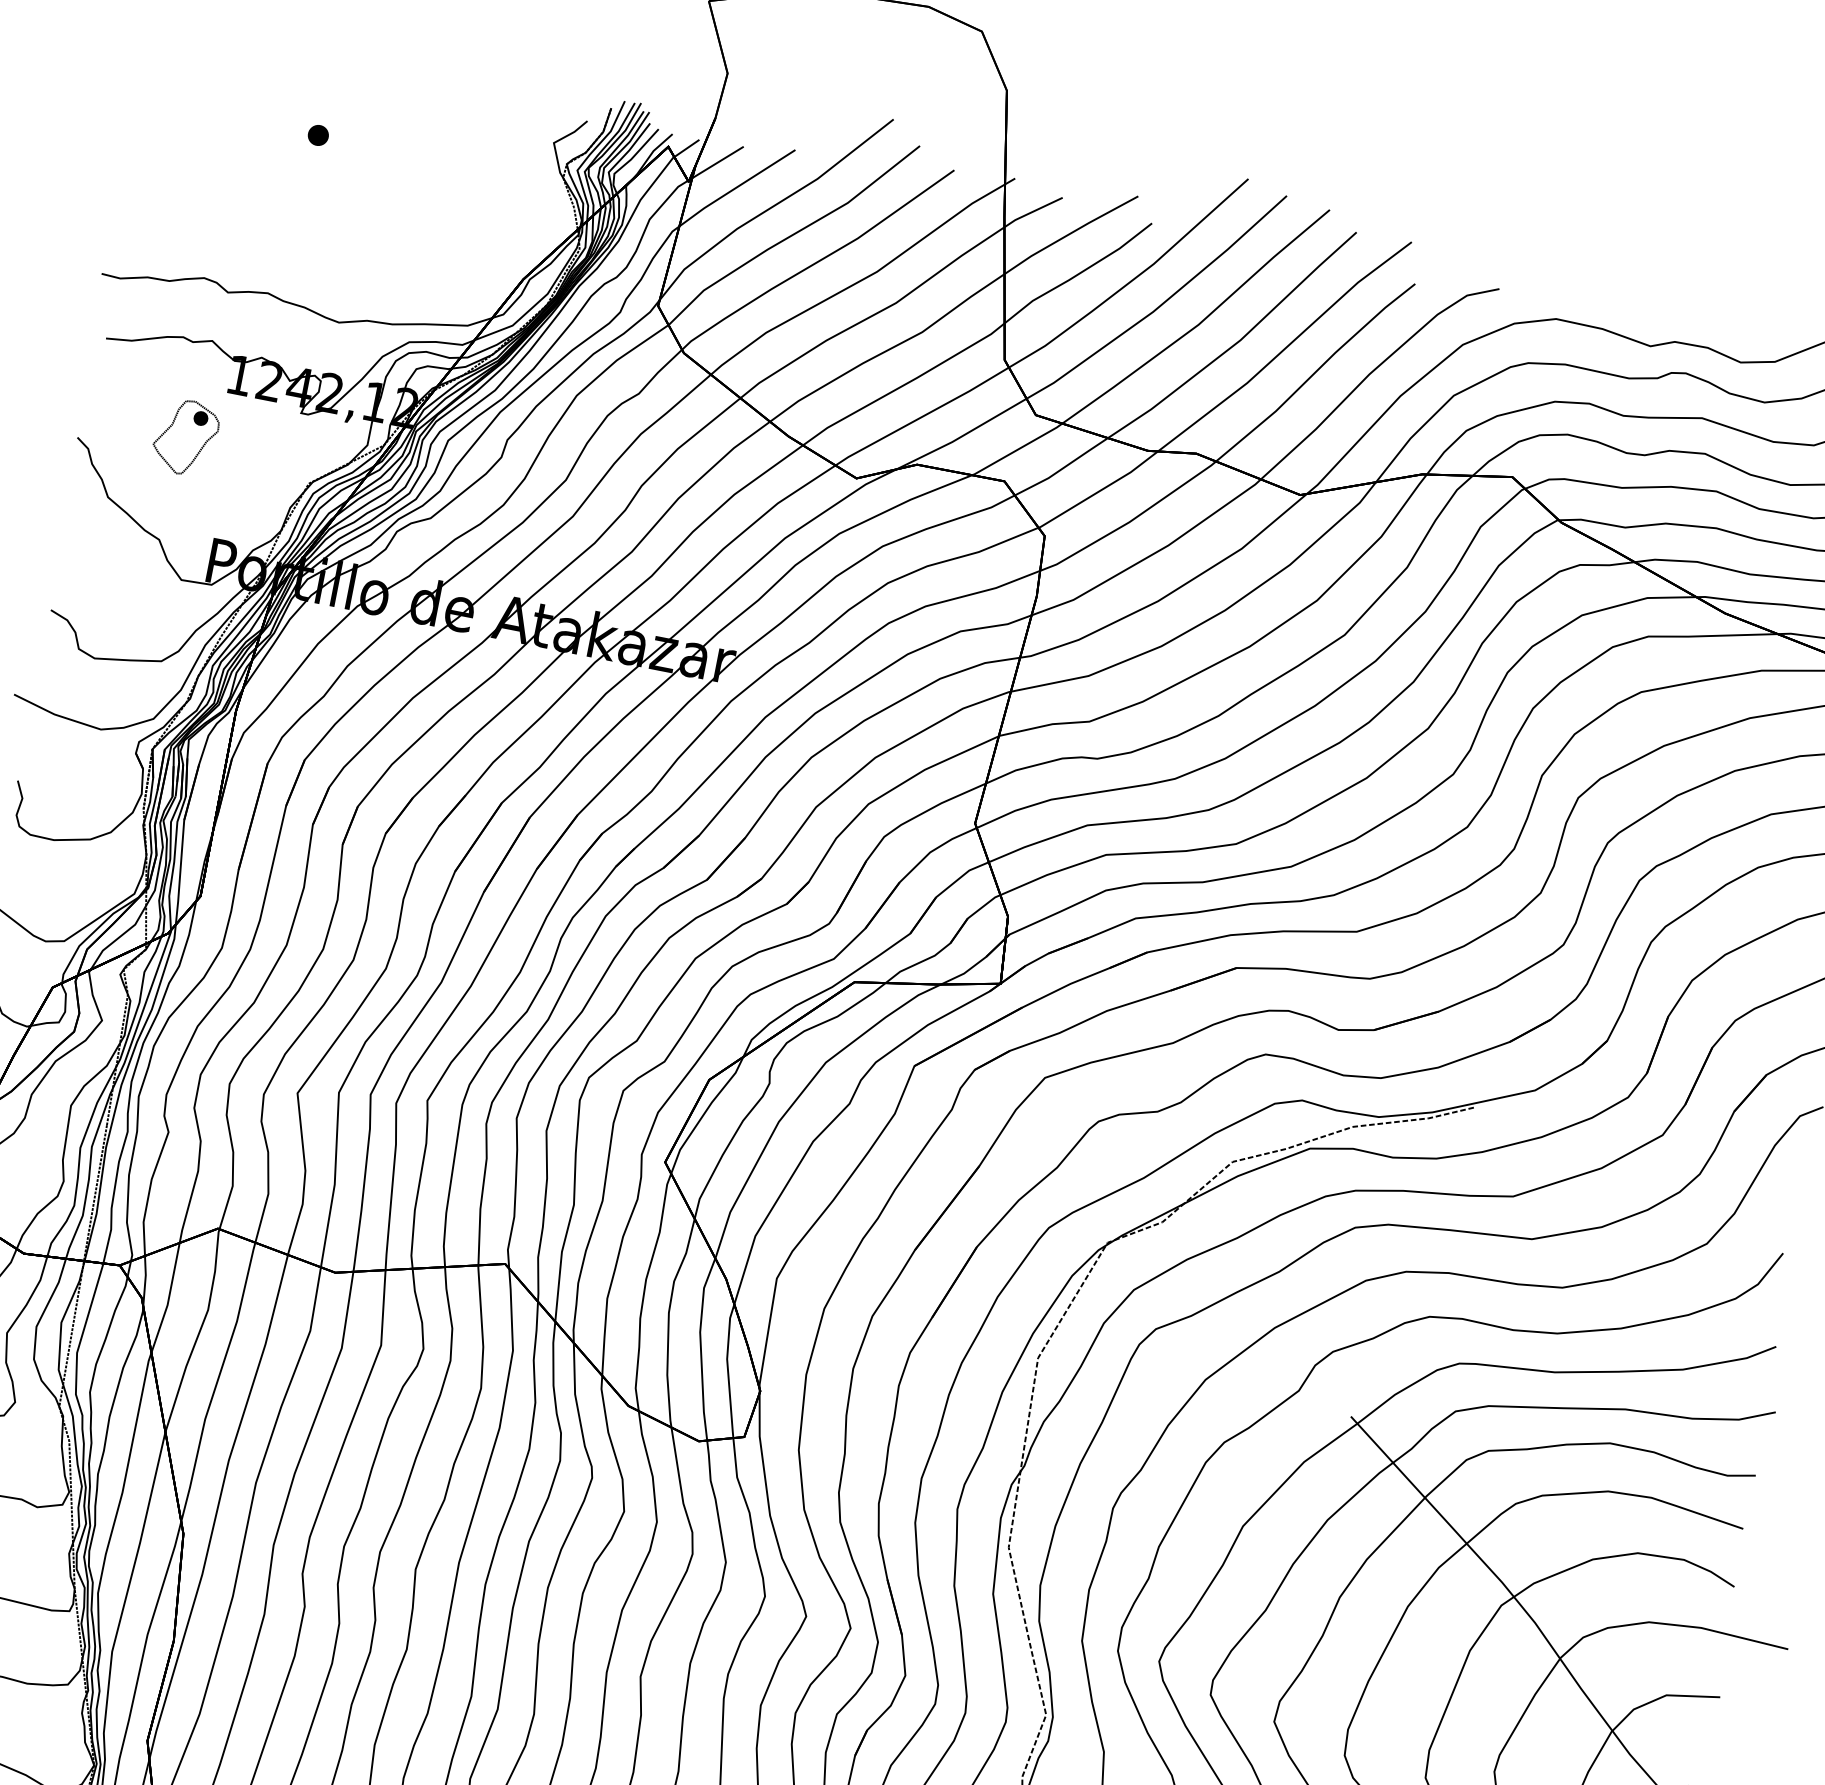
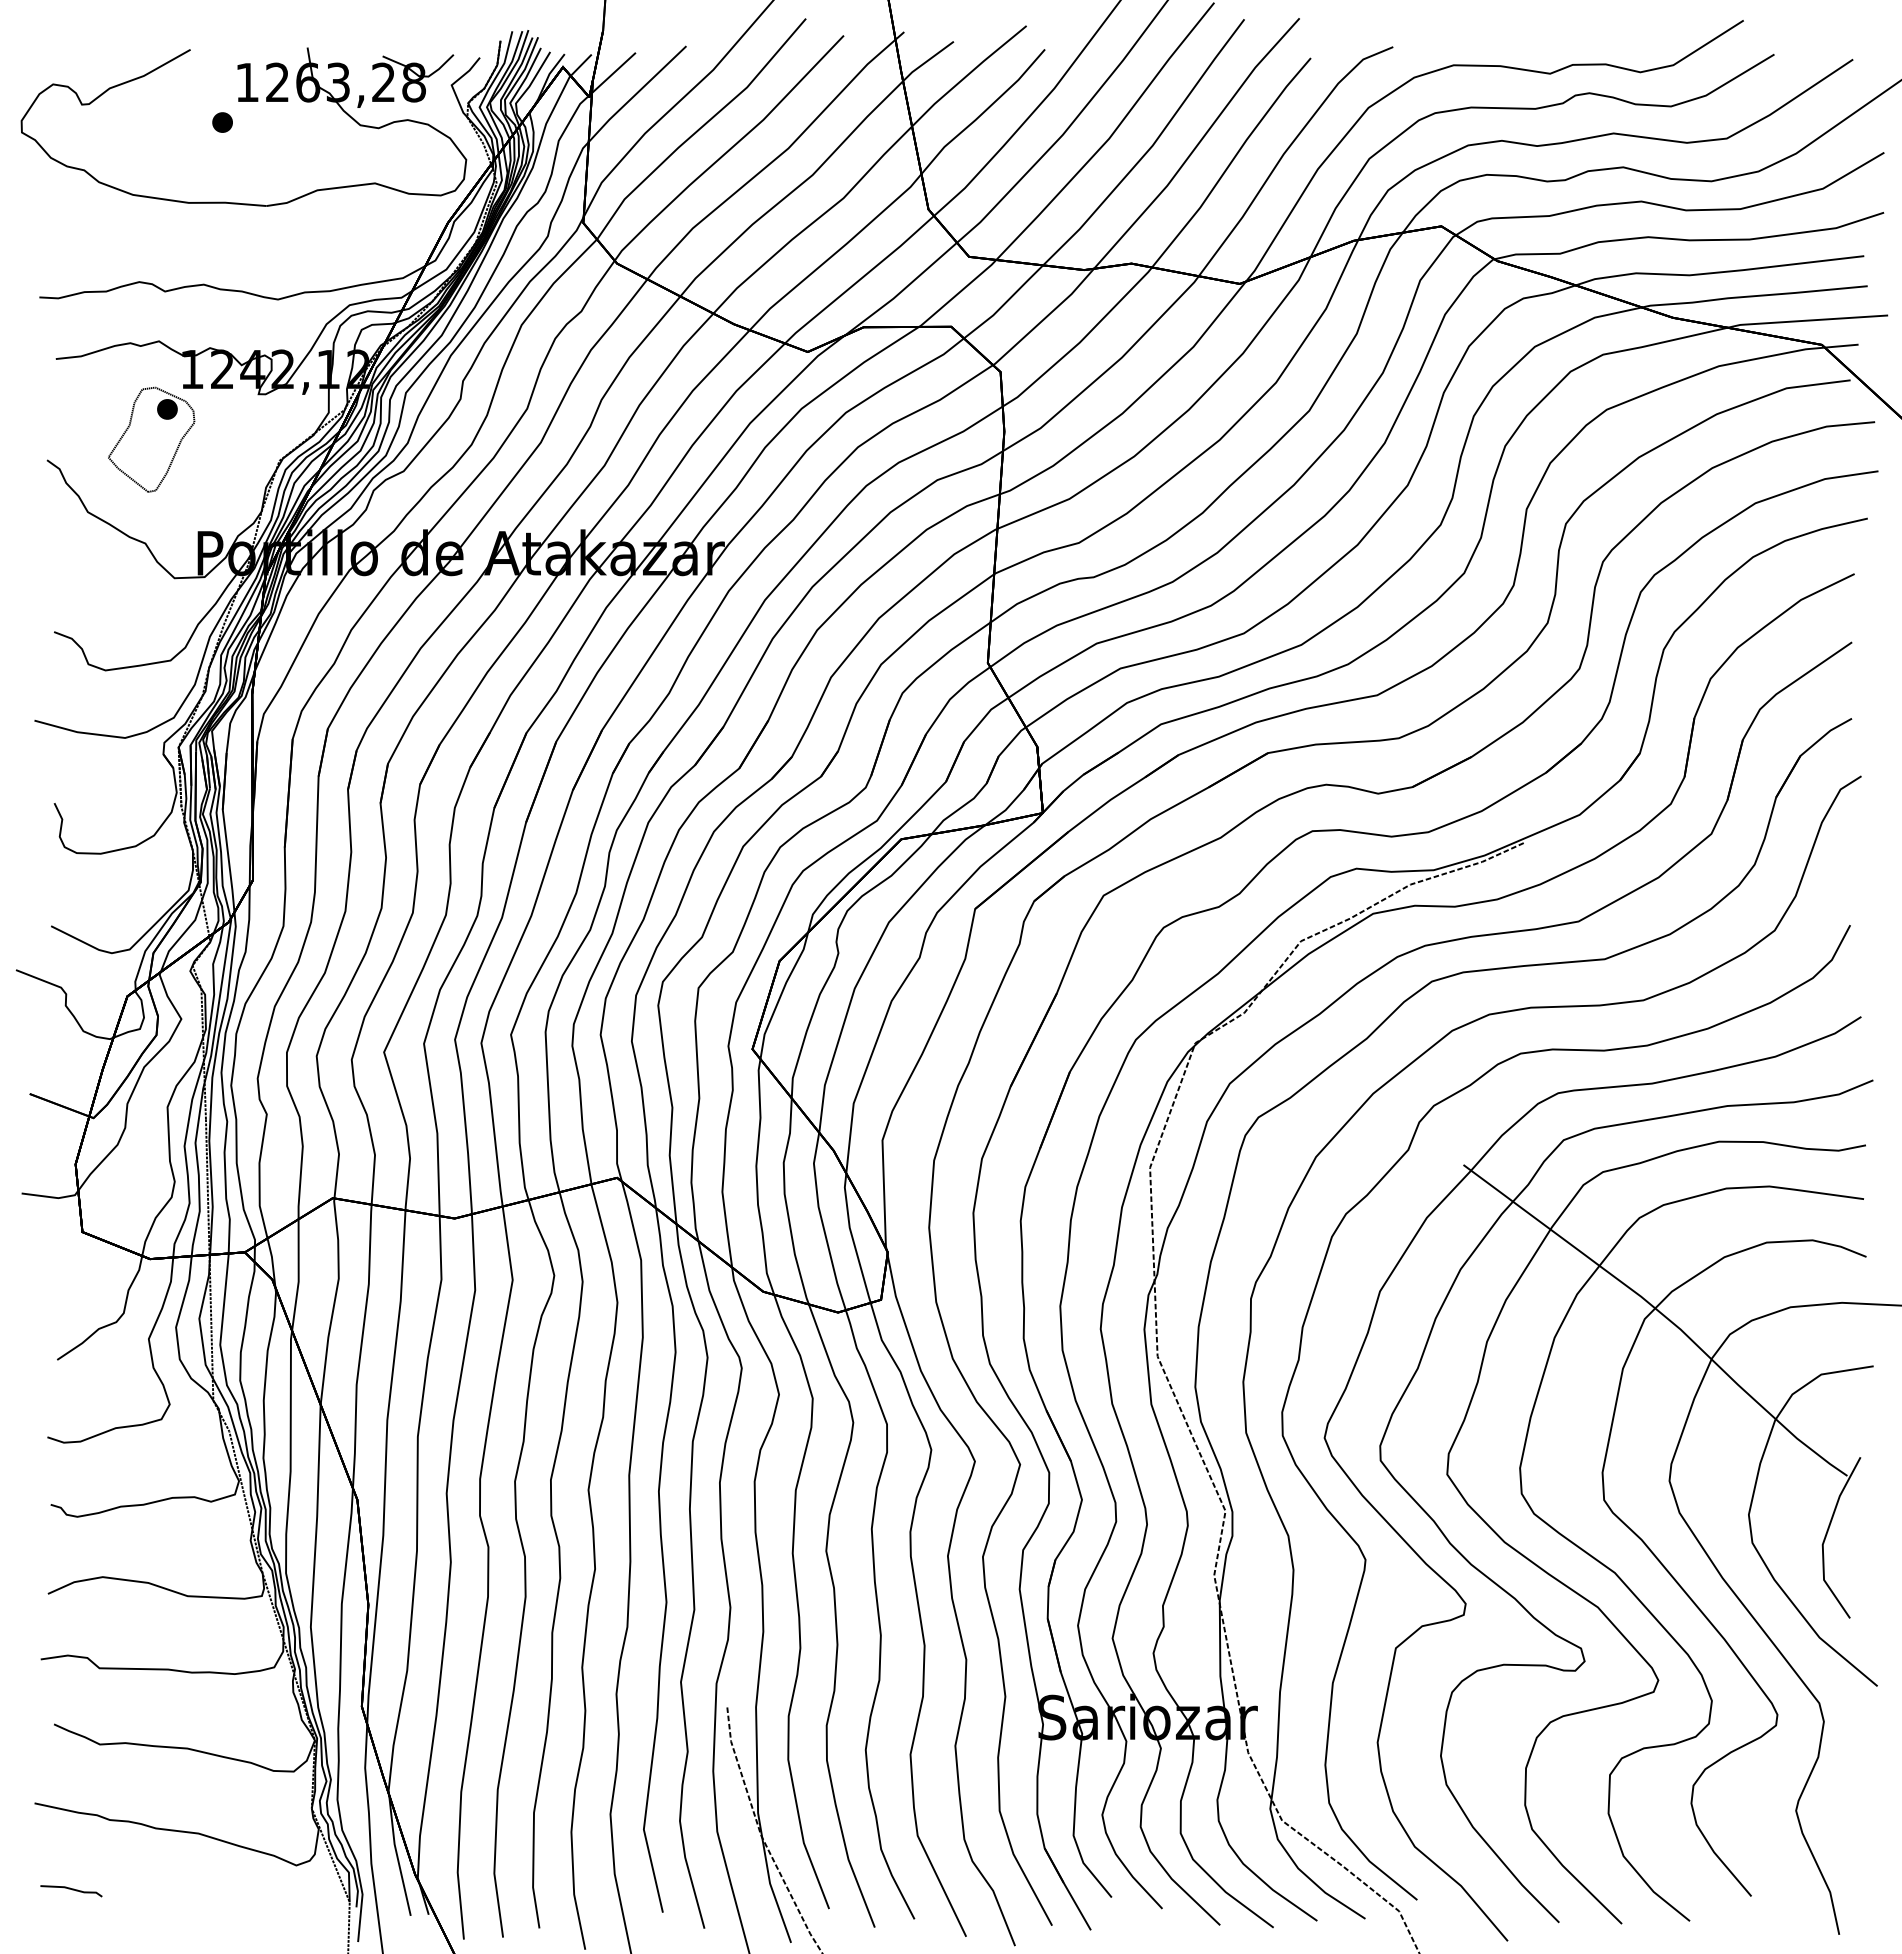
part: (343, 118) -> (243, 101), added
part: (185, 437) -> (151, 439), size x1.43

